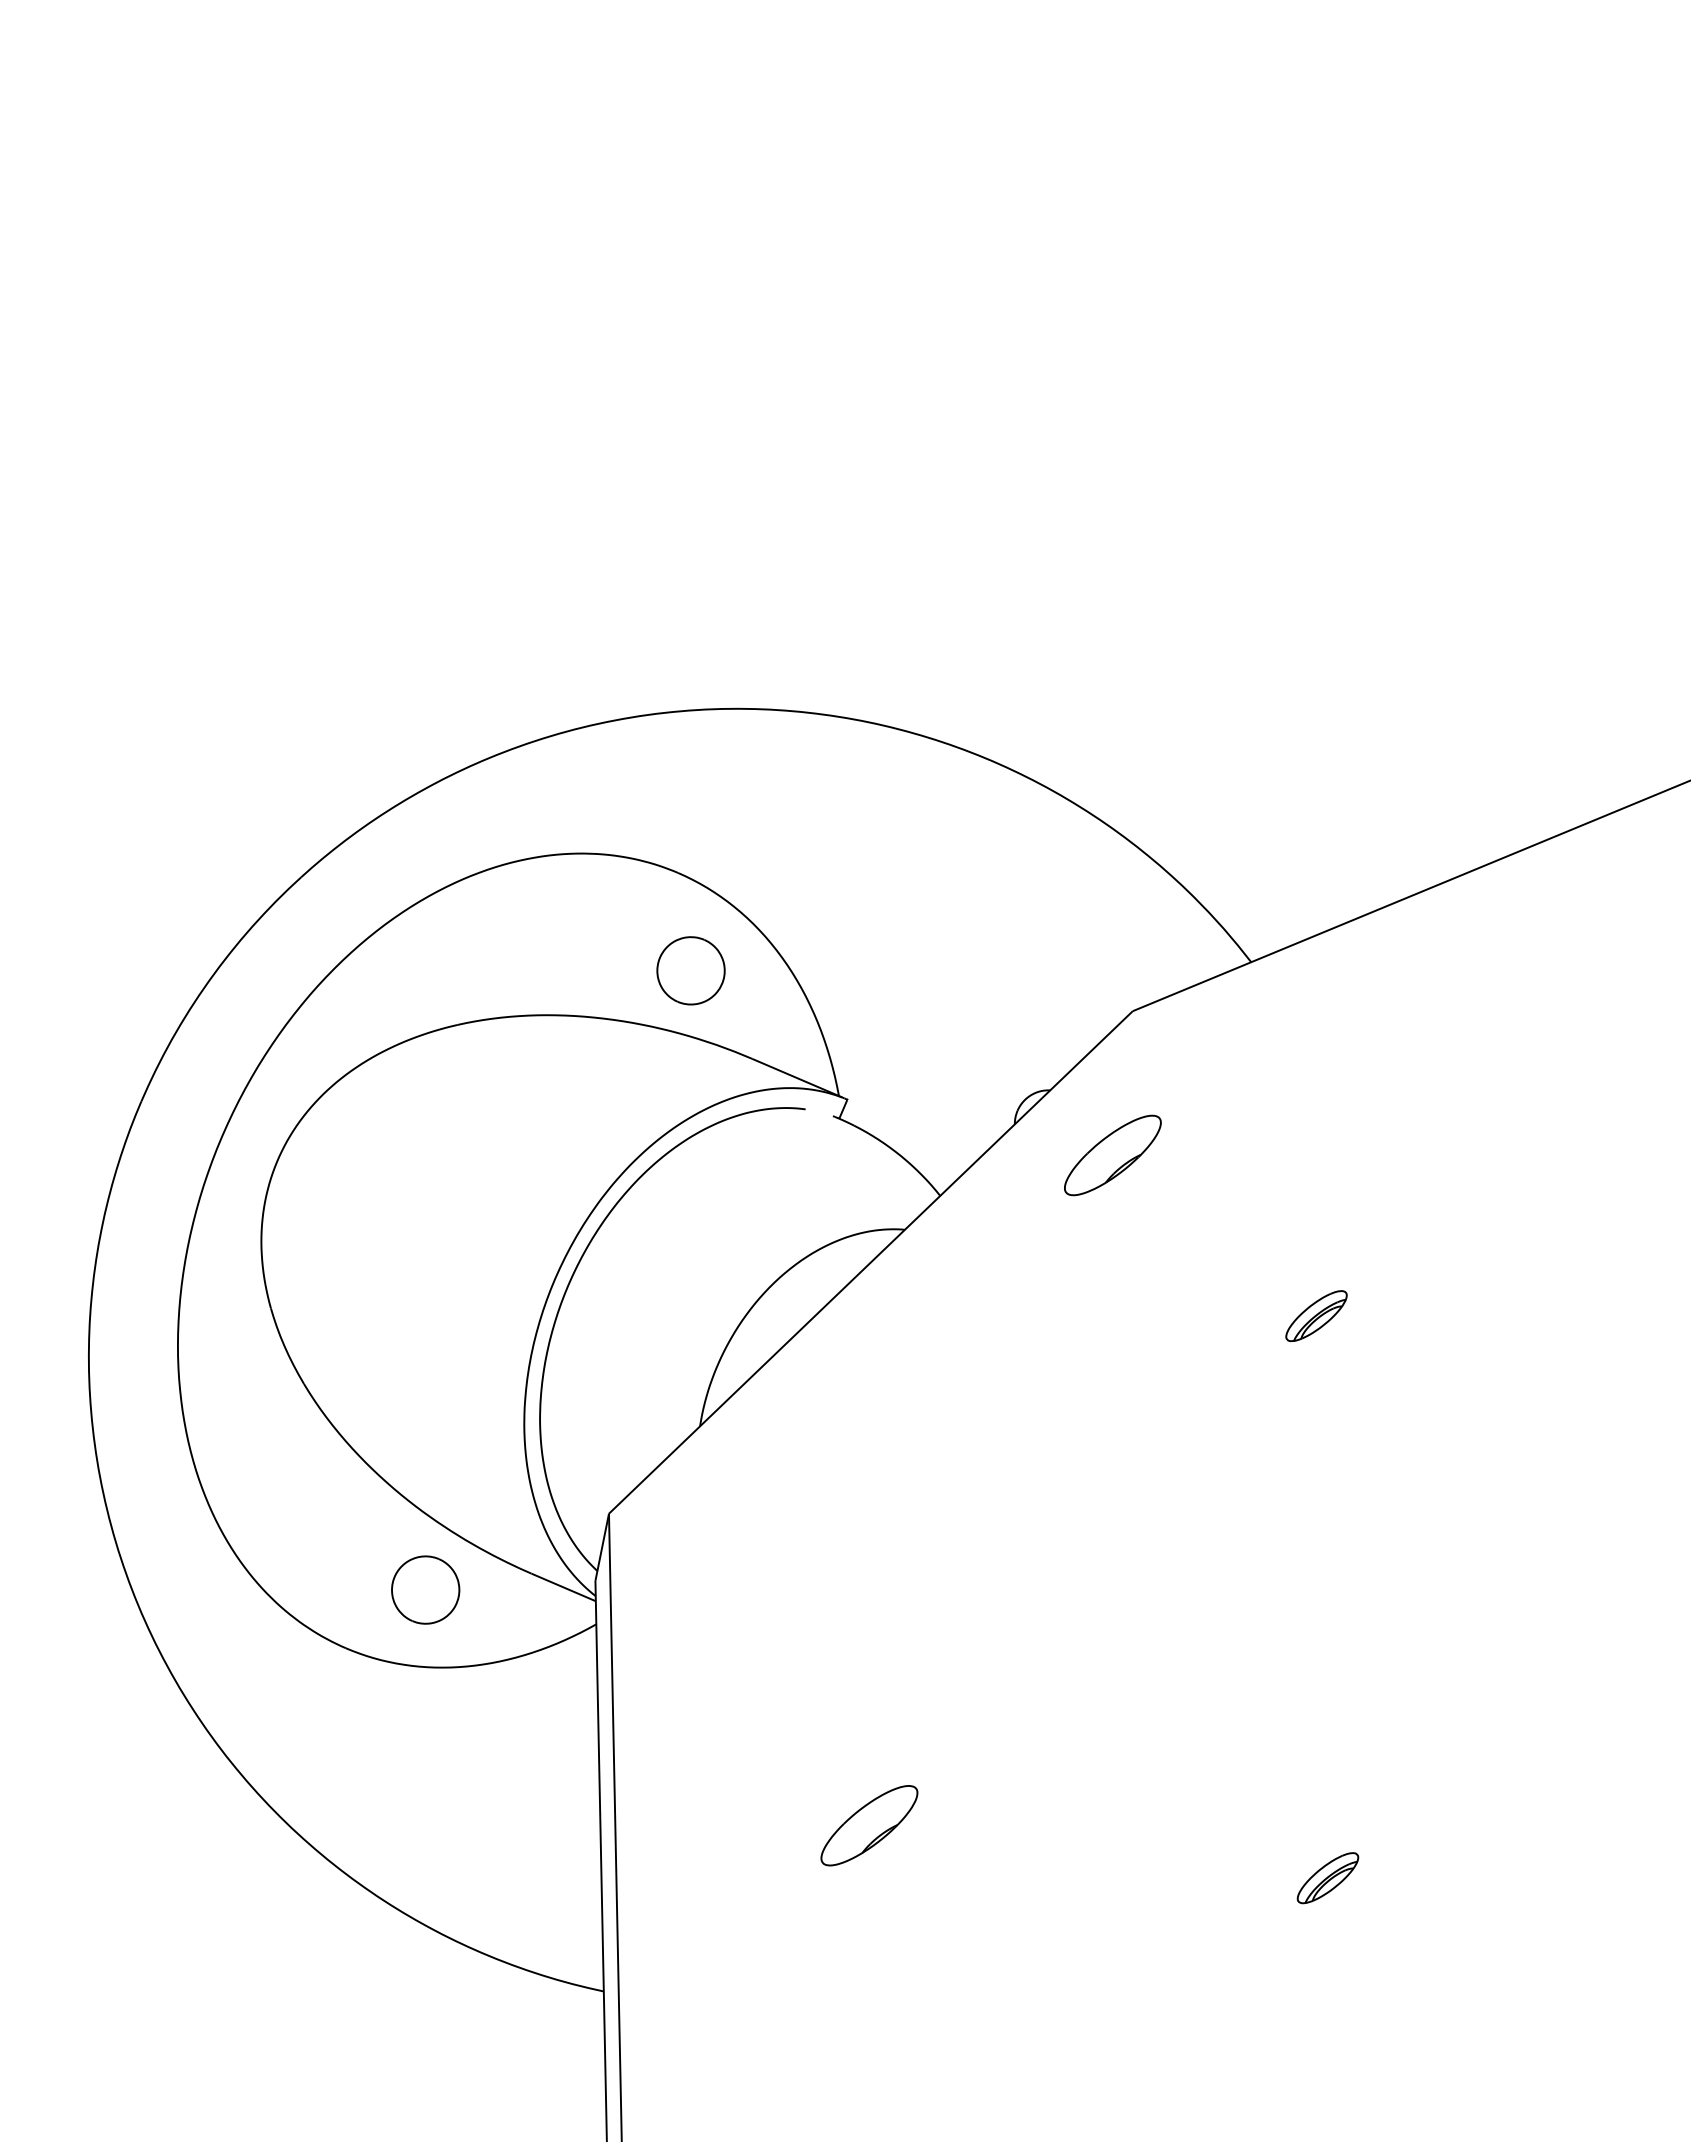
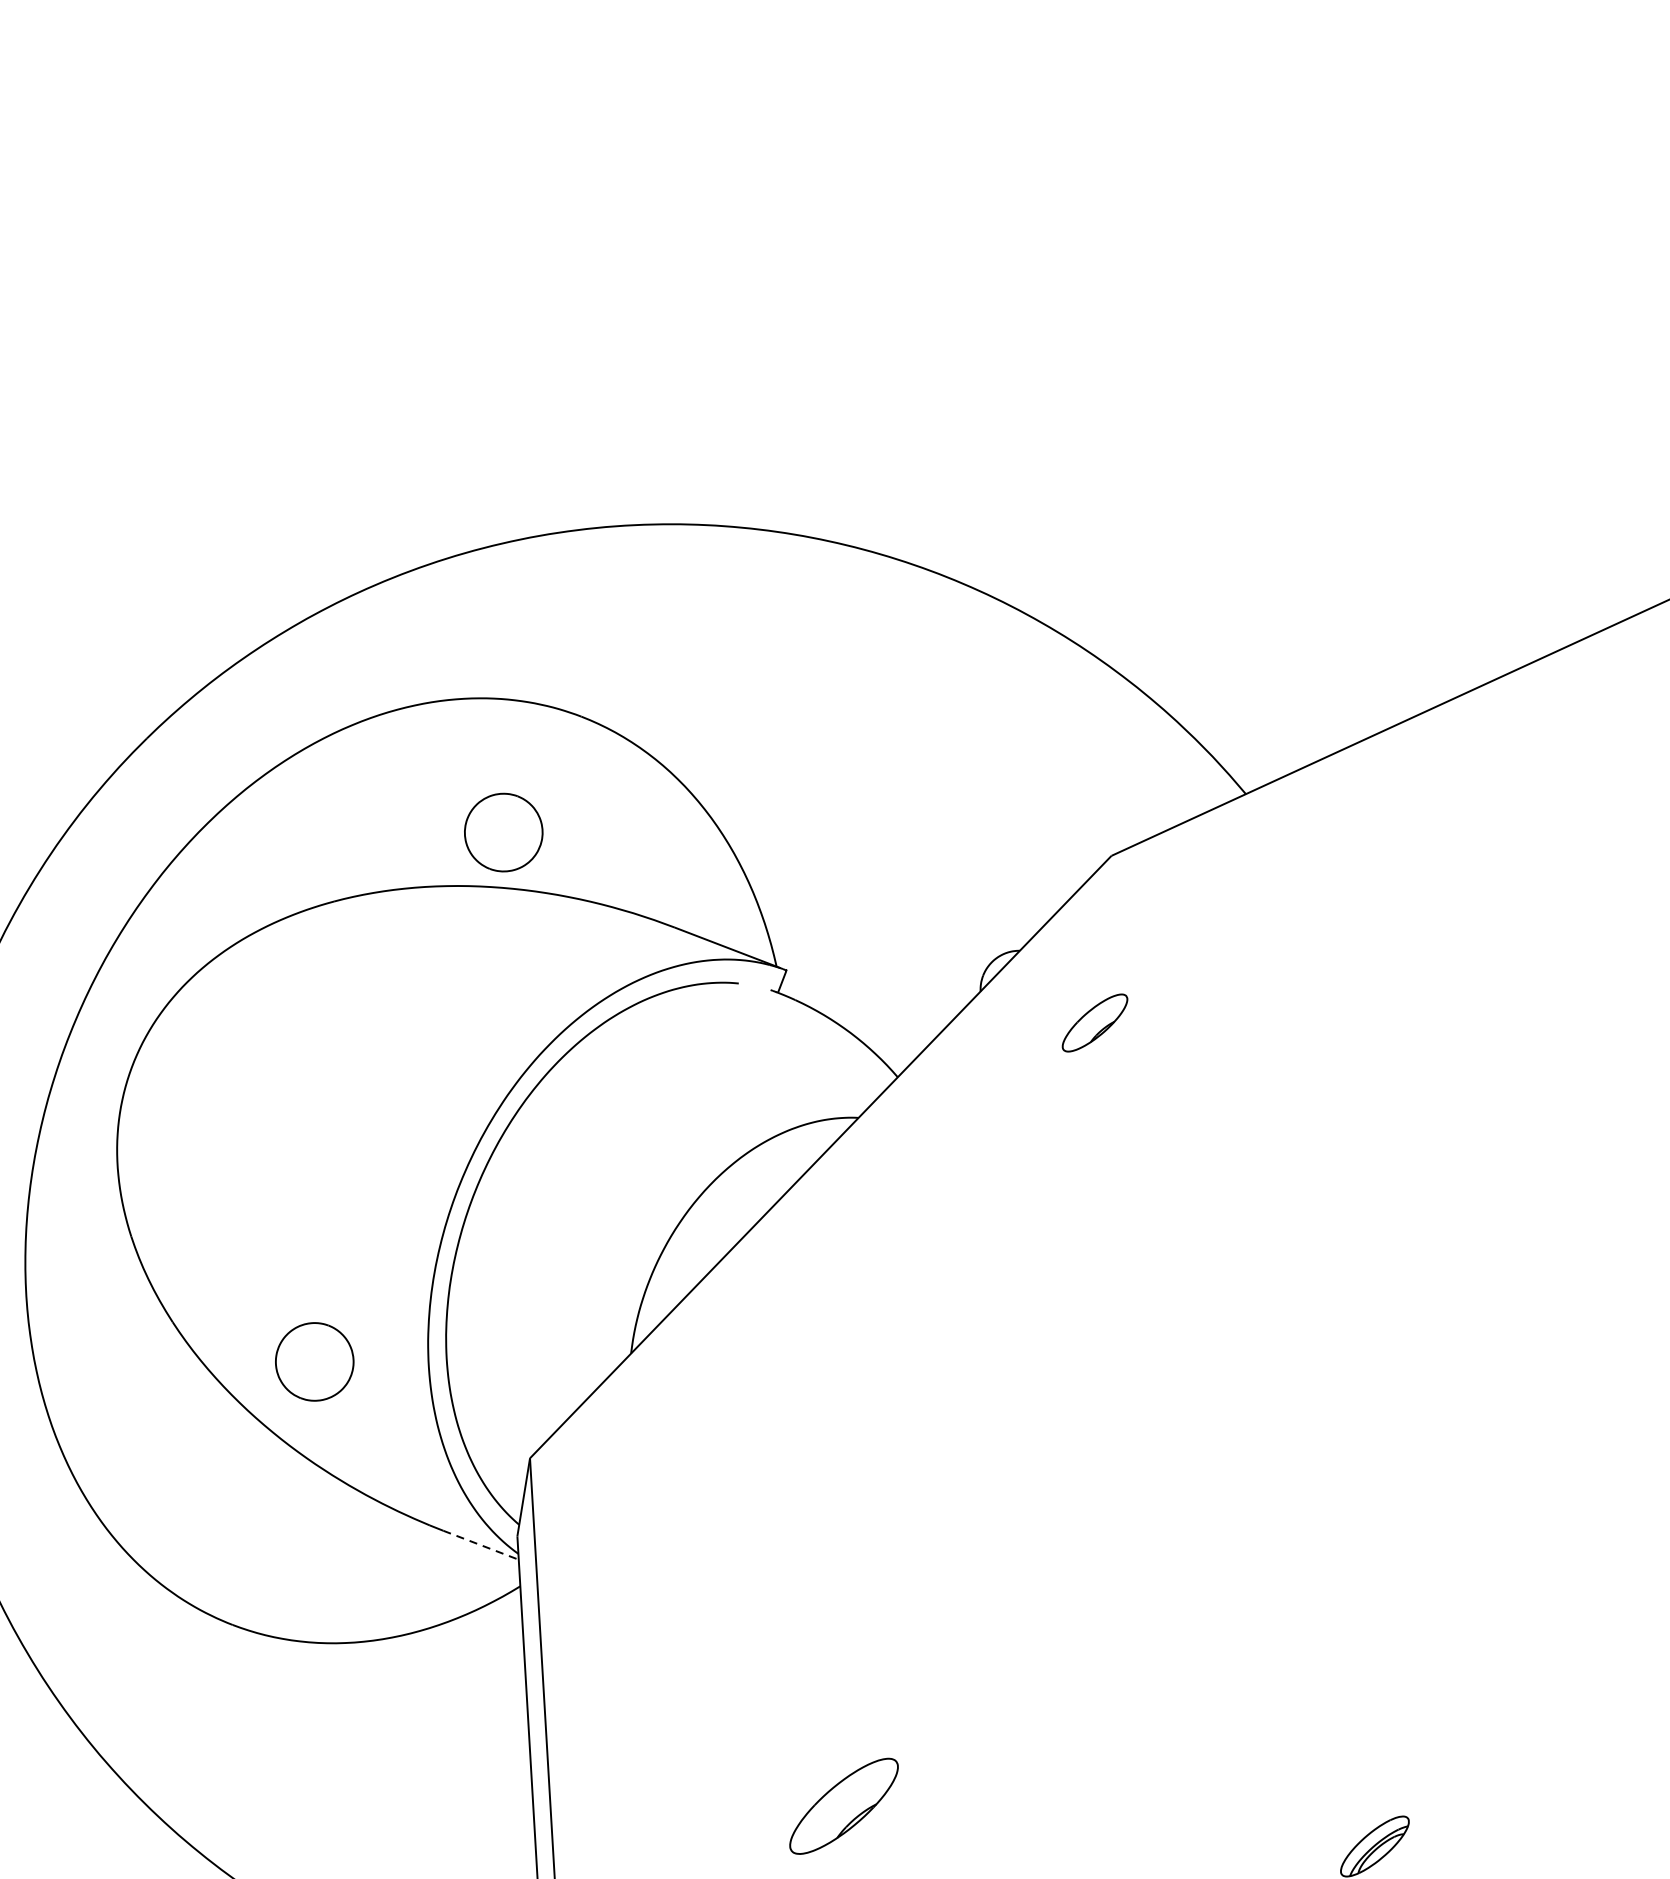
part: (690, 970) -> (503, 832), moved
part: (1112, 1155) -> (1094, 1023), size x0.6
part: (1316, 1316) -> (1336, 1199), removed
line: (564, 1587) -> (482, 1545), solid -> dashed
part: (425, 1589) -> (314, 1361), moved

